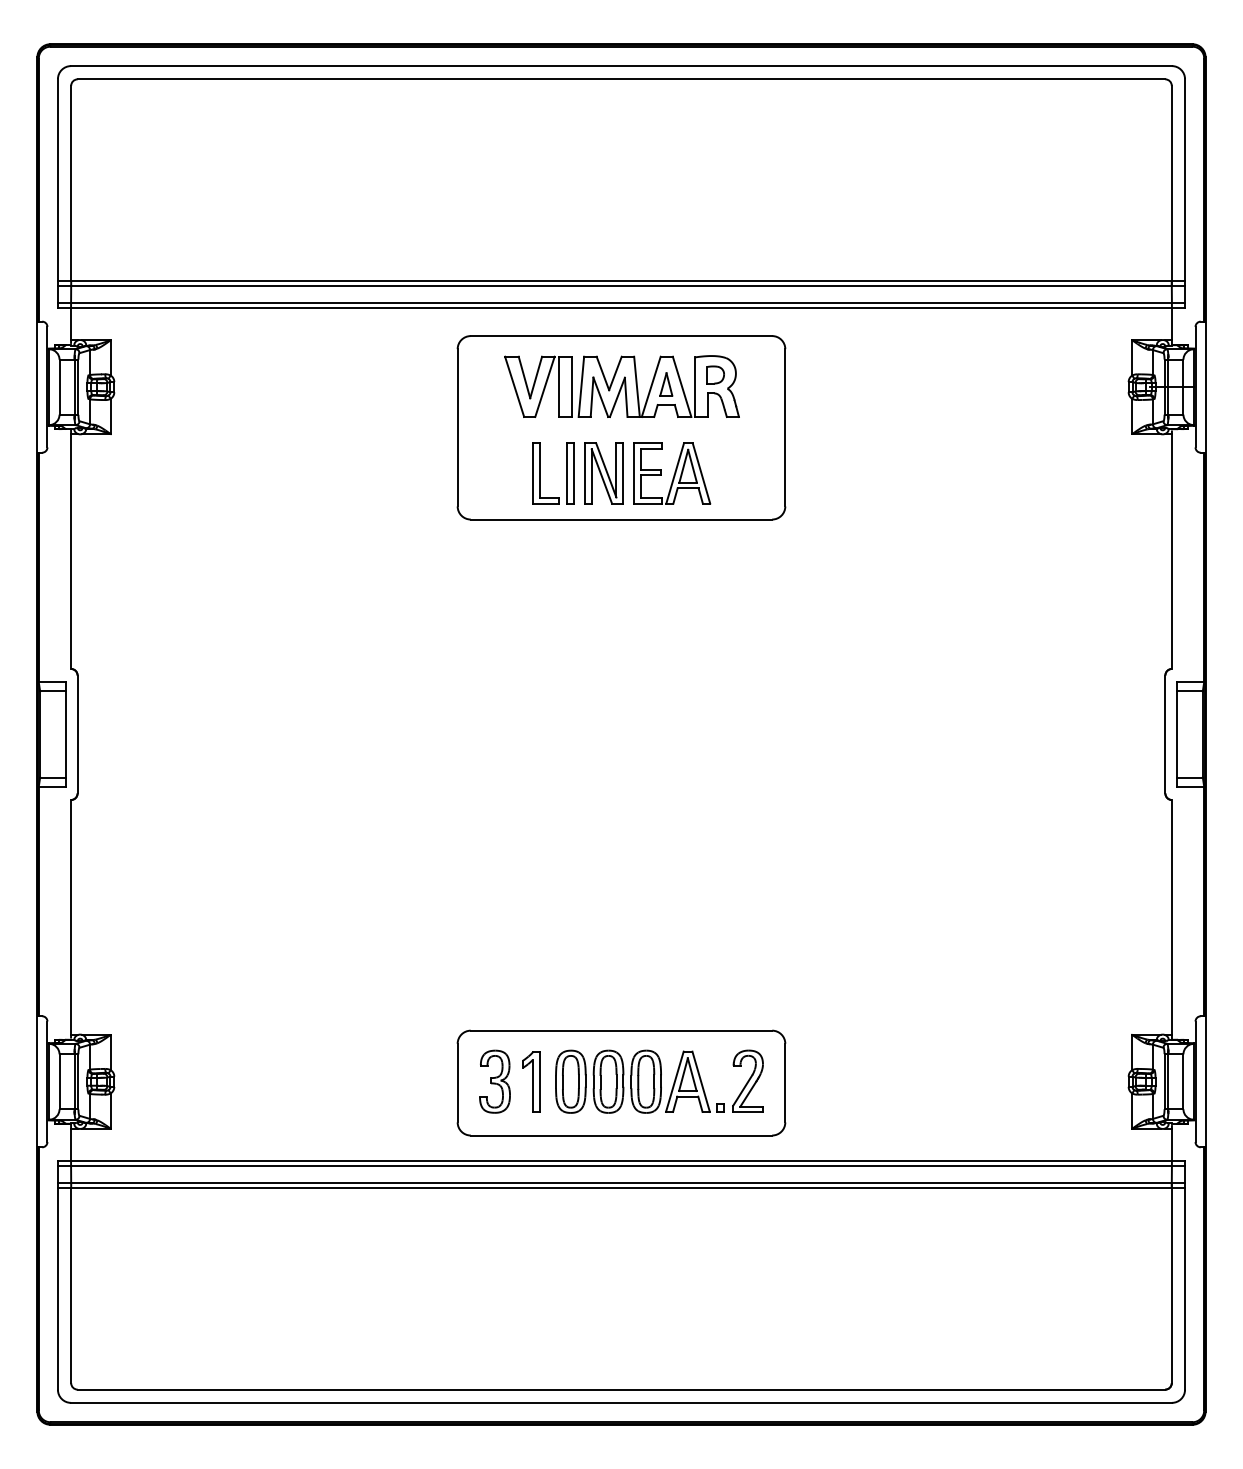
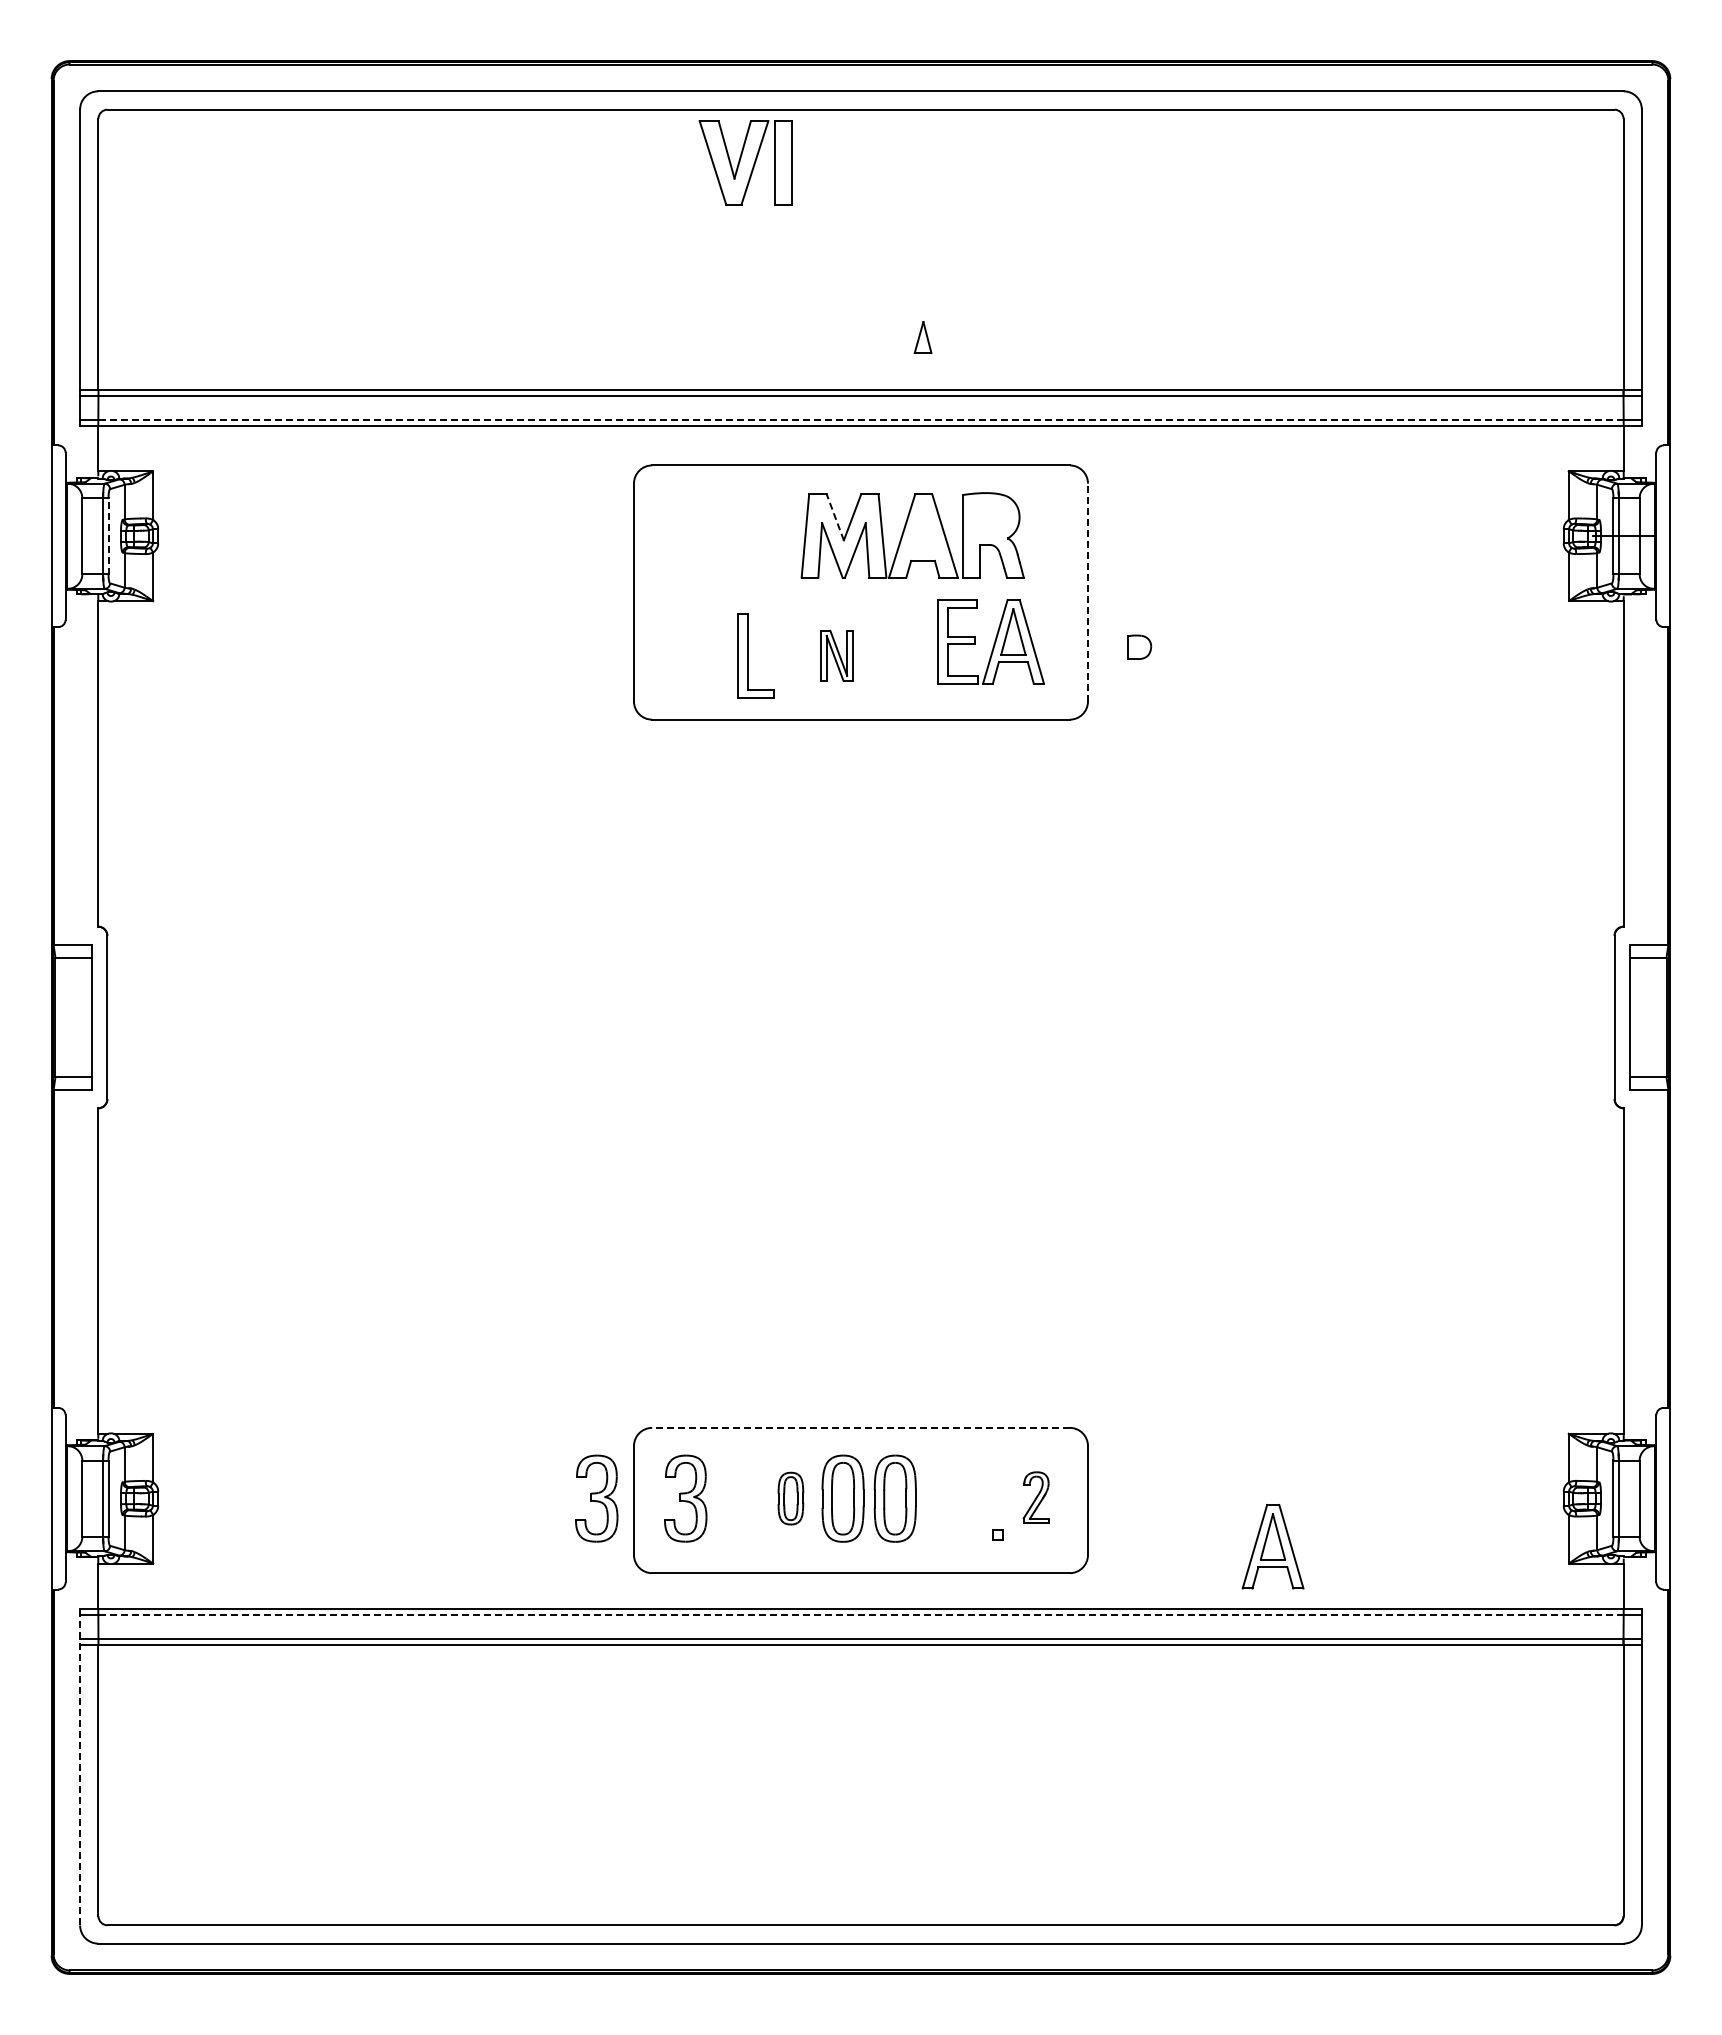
line: (621, 302) -> (861, 419), solid -> dashed
line: (603, 373) -> (835, 517), solid -> dashed
part: (715, 375) -> (1139, 647), moved
part: (665, 384) -> (922, 337), moved
line: (78, 386) -> (108, 535), solid -> dashed
part: (538, 386) -> (745, 162), moved
line: (784, 427) -> (1087, 592), solid -> dashed
part: (569, 473) -> (789, 655), removed
part: (603, 473) -> (836, 655), size x0.6
part: (671, 473) -> (990, 641), moved
line: (621, 1030) -> (860, 1427), solid -> dashed
part: (747, 1080) -> (1035, 1497), size x0.6
part: (430, 1081) -> (596, 1498), added
part: (531, 1081) -> (736, 1498), removed
part: (570, 1081) -> (790, 1498), size x0.6
part: (687, 1081) -> (1272, 1546), moved
line: (621, 1166) -> (861, 1615), solid -> dashed
line: (58, 1275) -> (80, 1766), solid -> dashed

